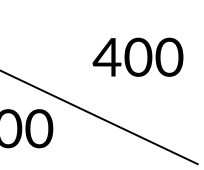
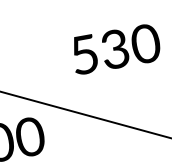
text: (122, 57) -> (99, 52), 400 -> 530

